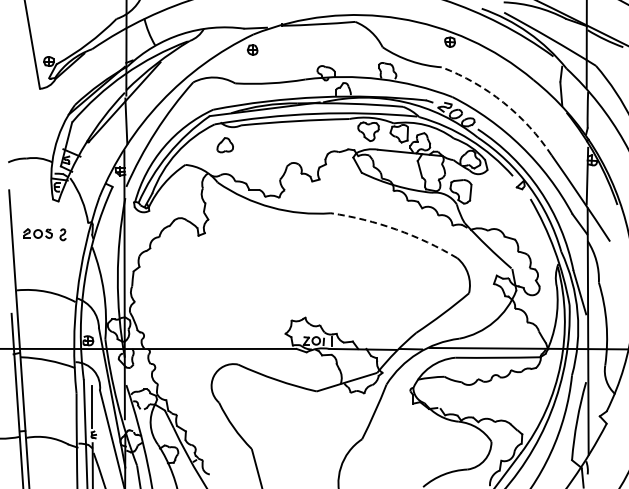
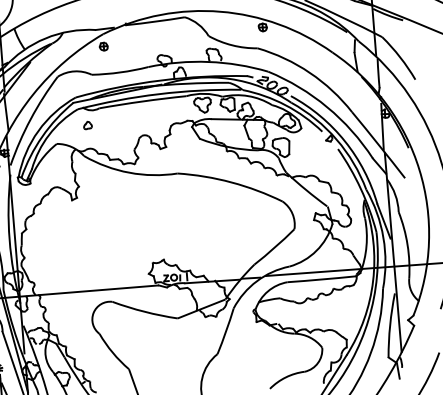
arc: (503, 102) -> (309, 72), dashed -> solid
part: (225, 145) -> (88, 125), size x0.62
arc: (396, 229) -> (231, 182), dashed -> solid

